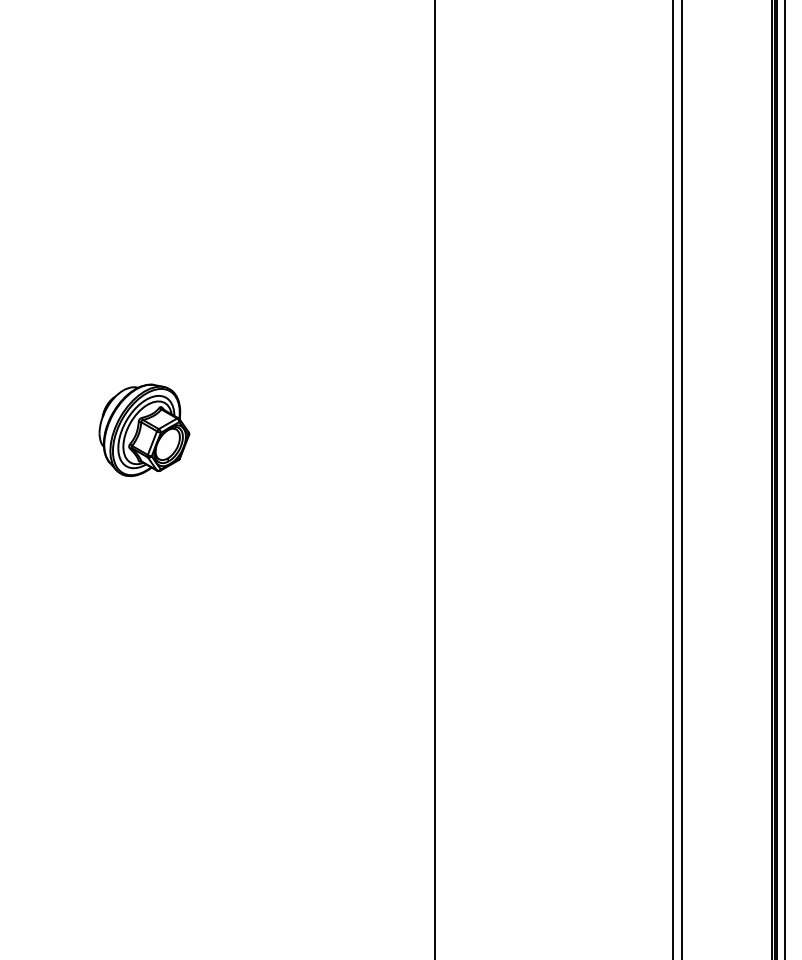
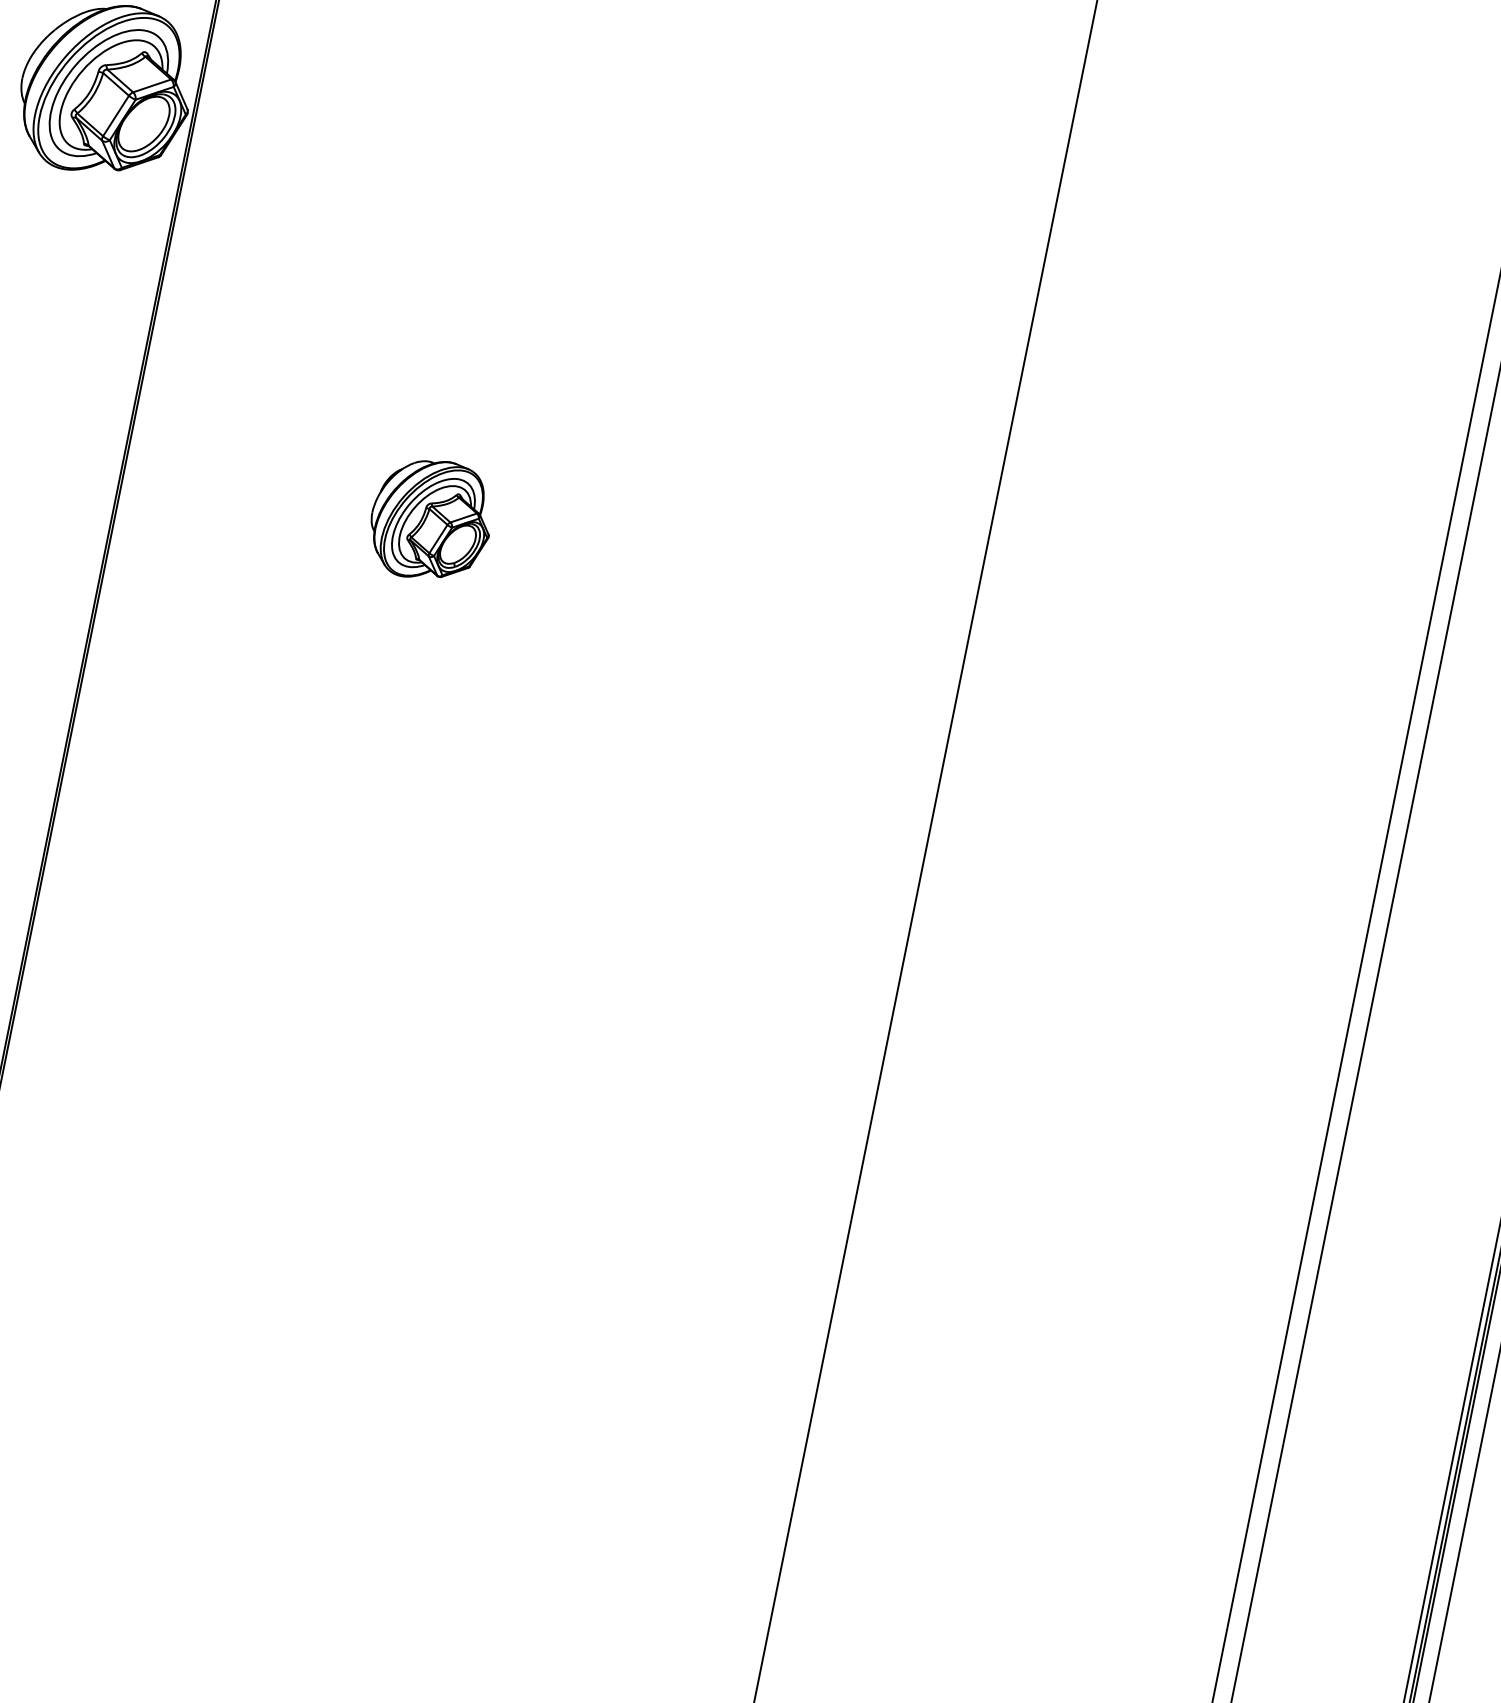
part: (144, 429) -> (431, 518), size x0.7

